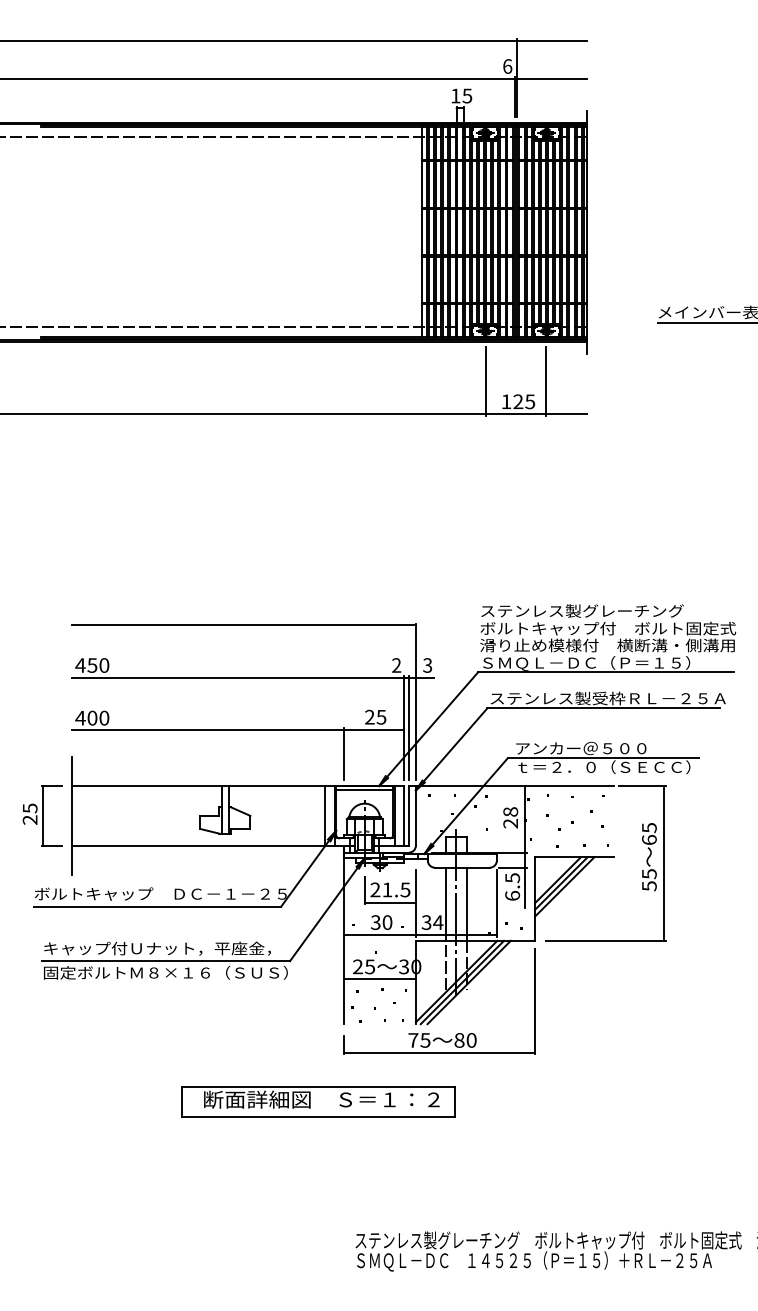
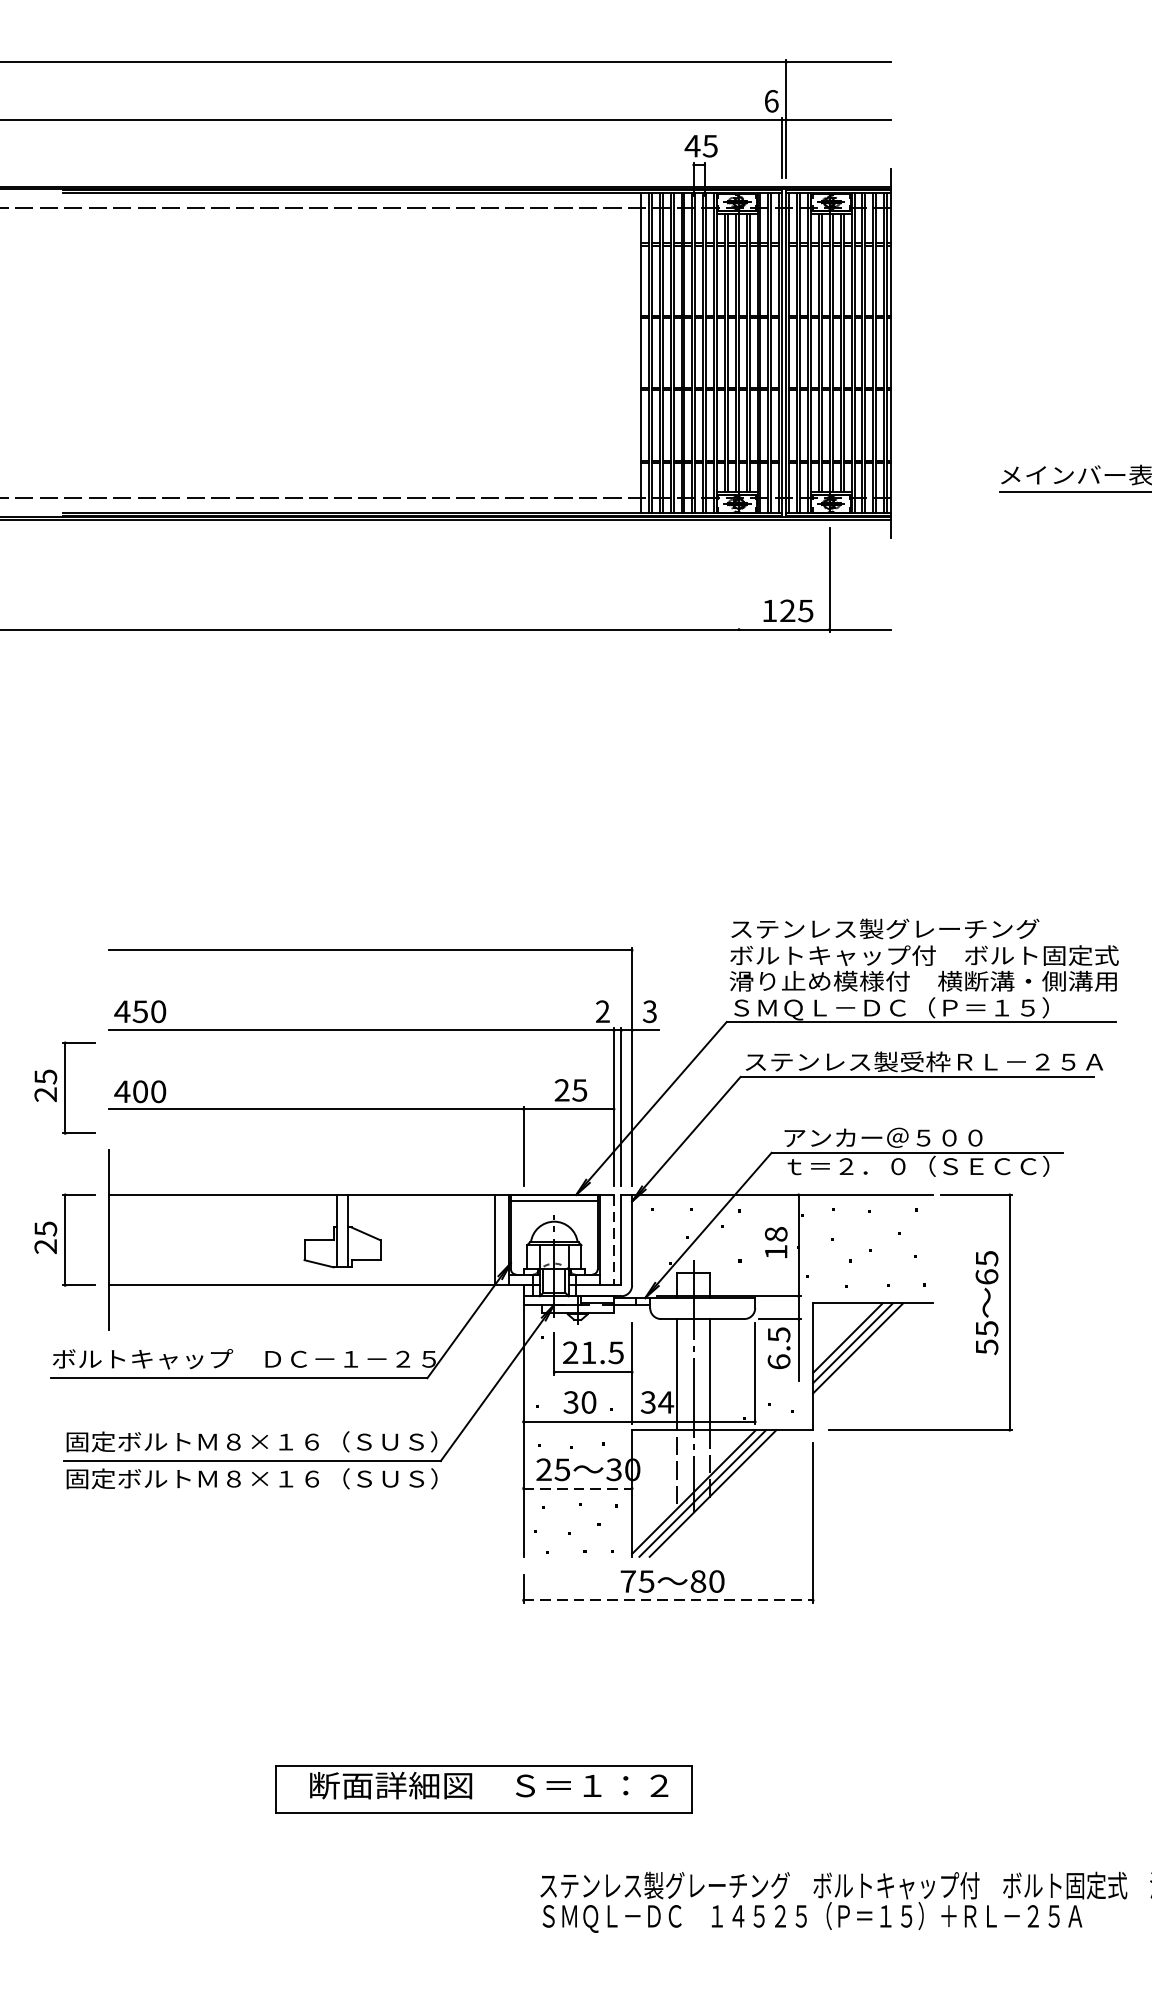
text: (455, 95) -> (692, 145), 15 -> 45
line: (486, 381) -> (739, 580), removed
part: (42, 715) -> (64, 1087), added
line: (404, 815) -> (614, 1239), solid -> dashed
text: (510, 823) -> (775, 1251), 28 -> 18
text: (165, 948) -> (251, 1441), キャップ付Ｕナット，平座金， -> 固定ボルトＭ８×１６（ＳＵＳ）
line: (380, 979) -> (578, 1488), solid -> dashed
line: (440, 1052) -> (669, 1599), solid -> dashed
part: (318, 1101) -> (484, 1788), moved

